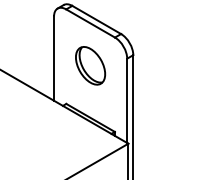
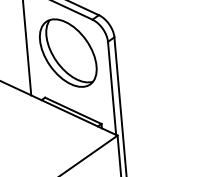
part: (90, 65) -> (68, 52), size x1.67

